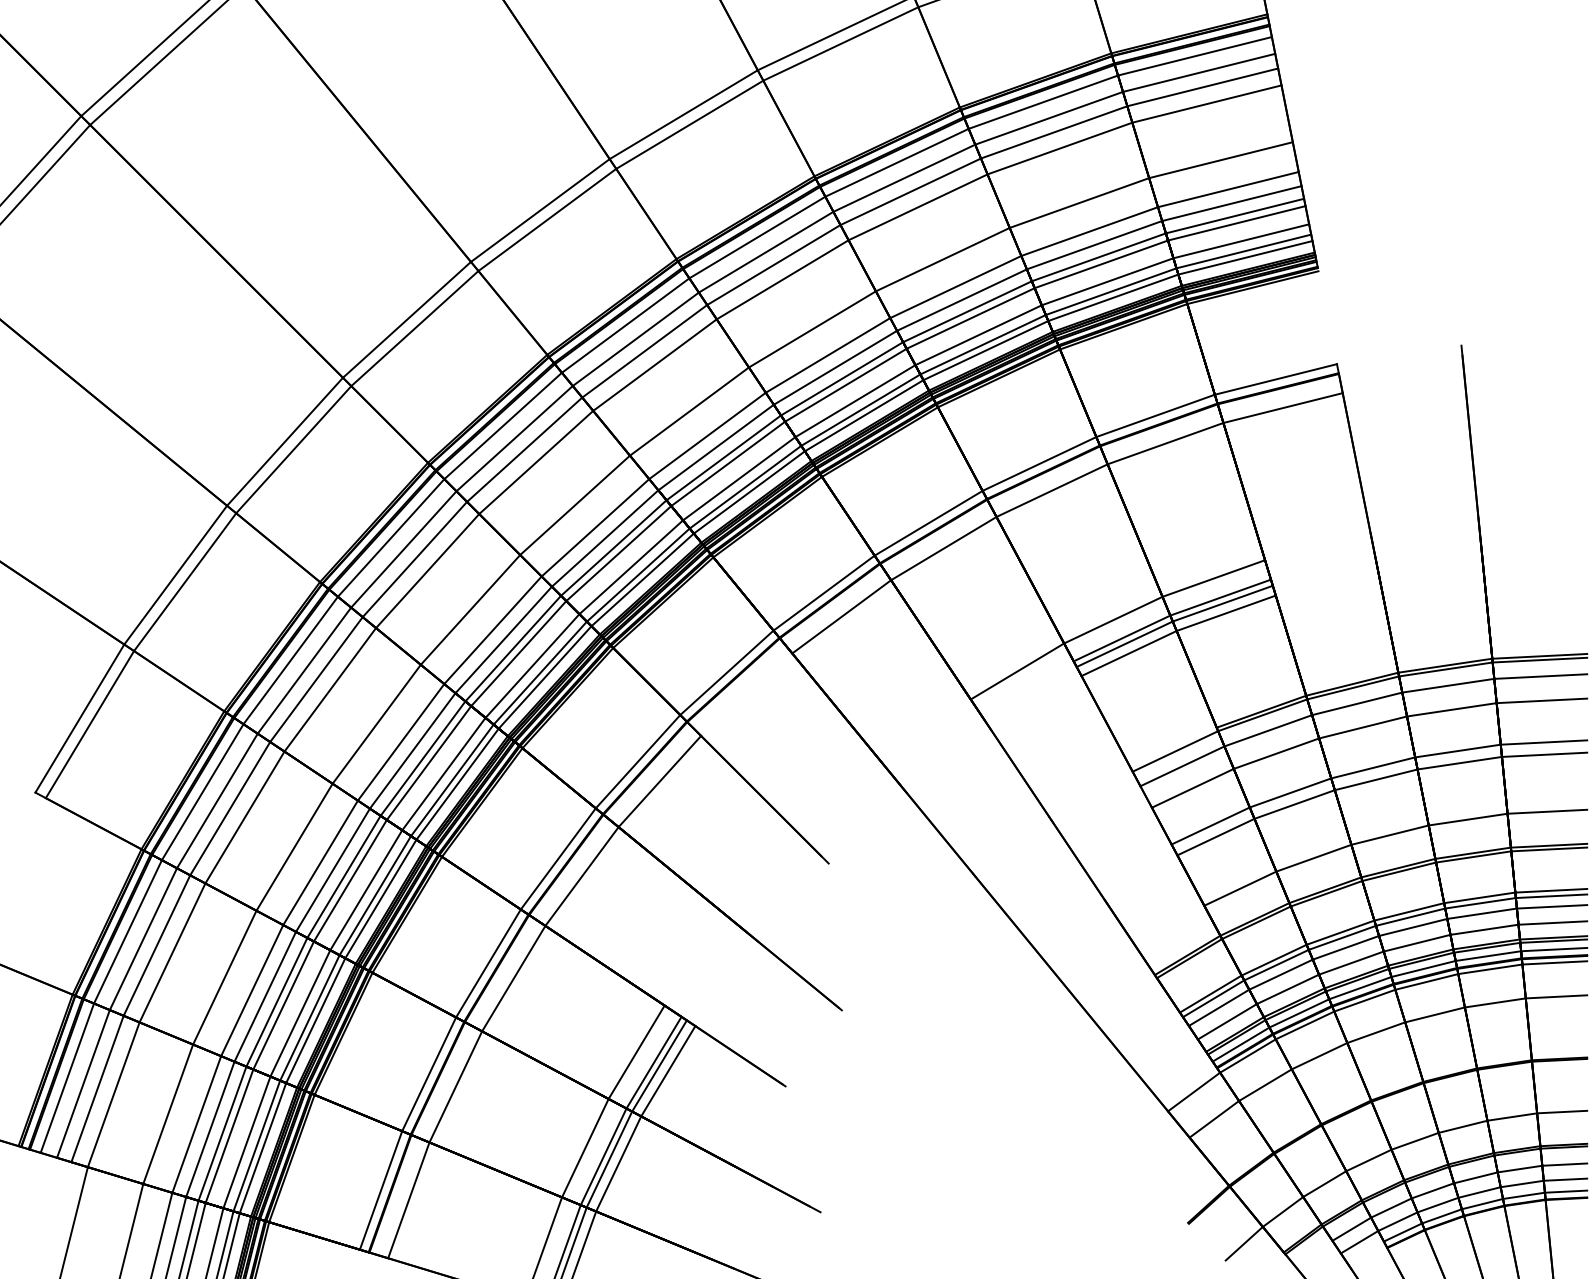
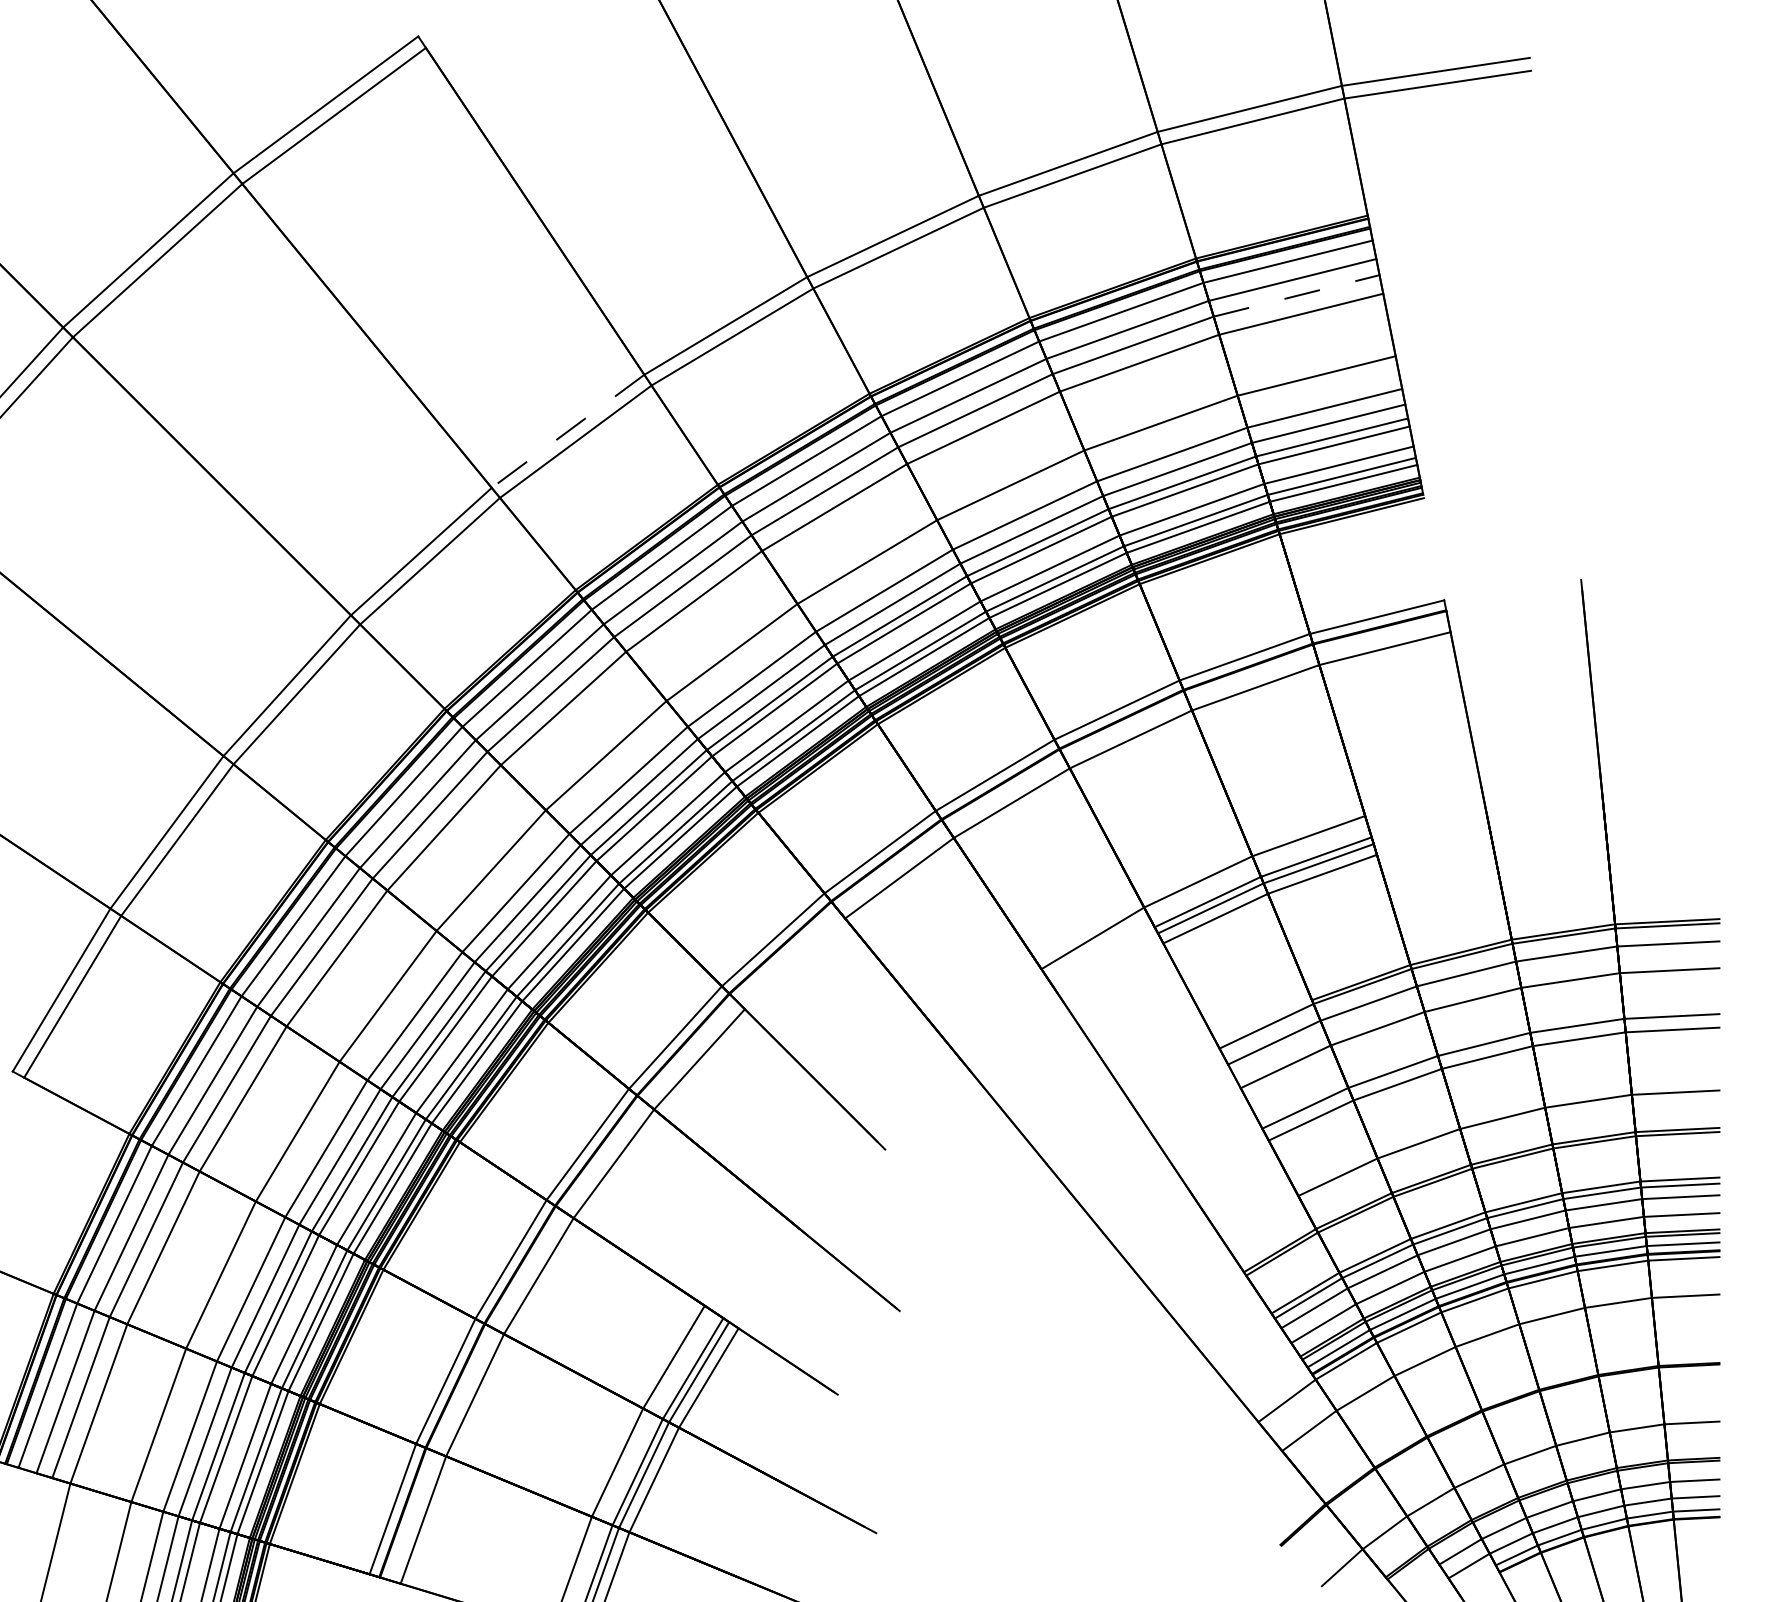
line: (1202, 87) -> (1296, 295), solid -> dashed
line: (540, 210) -> (568, 431), solid -> dashed

